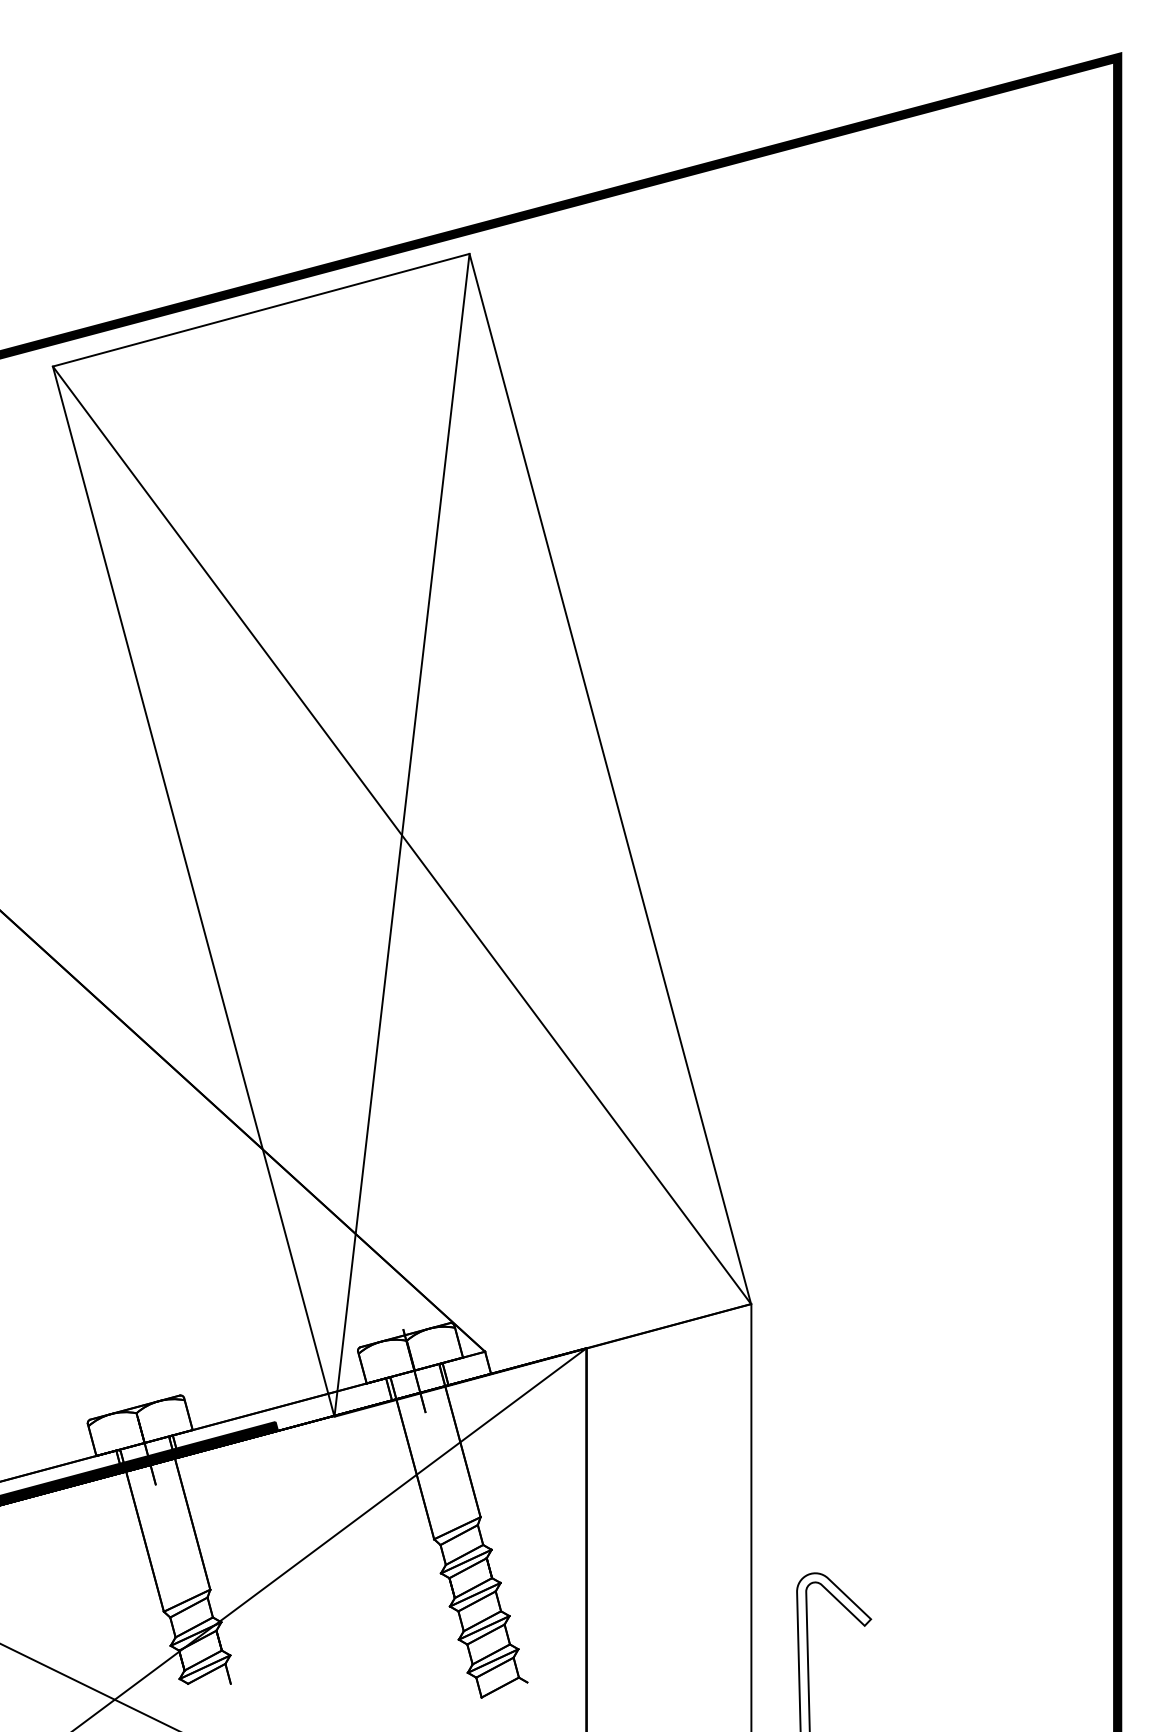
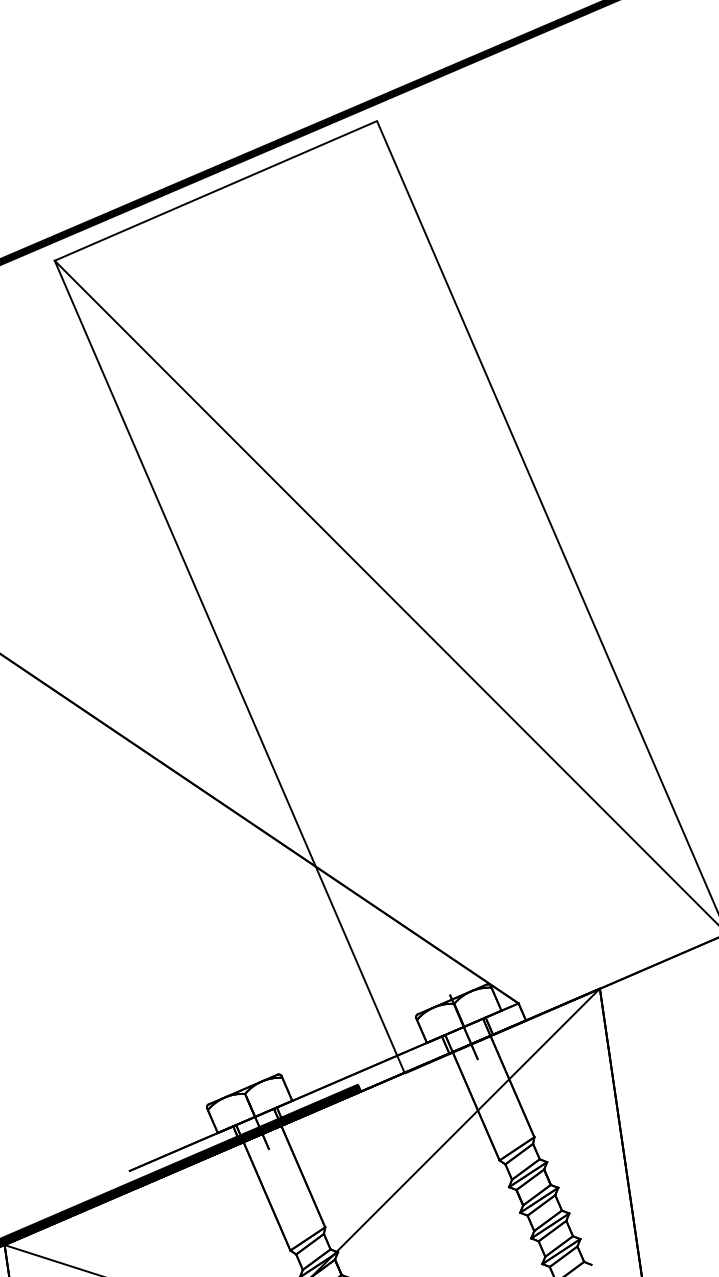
line: (401, 834) -> (390, 596), removed

